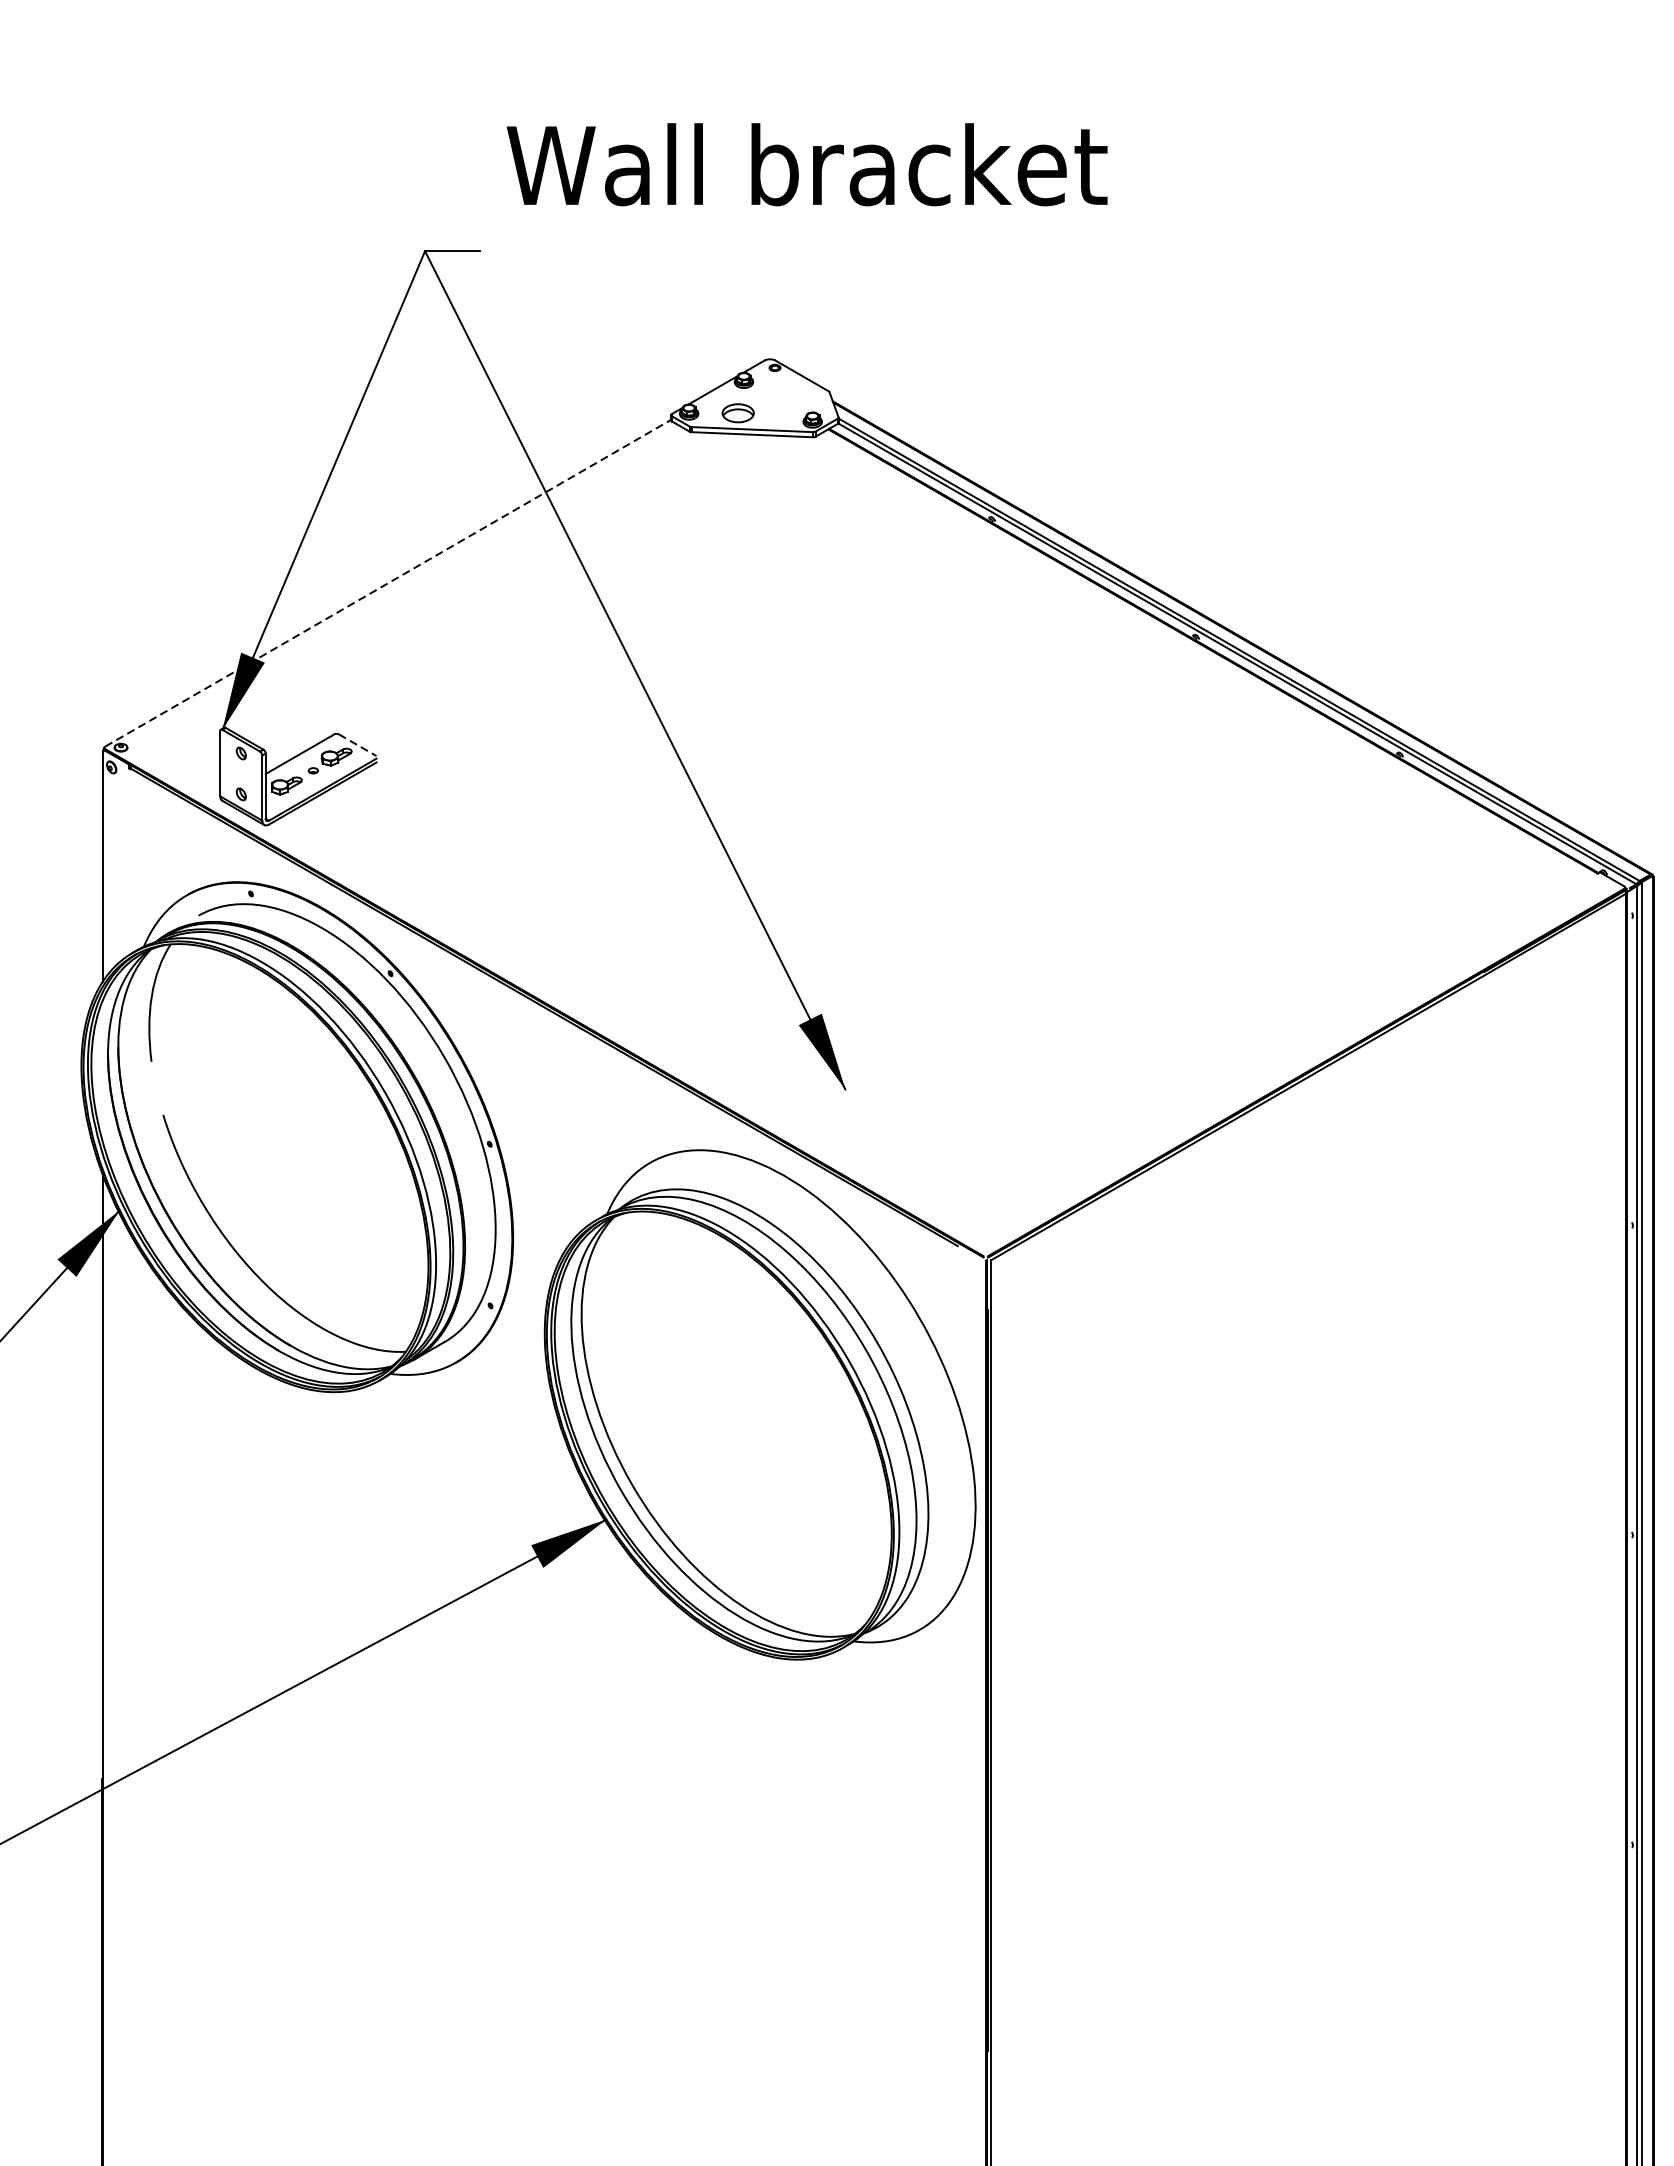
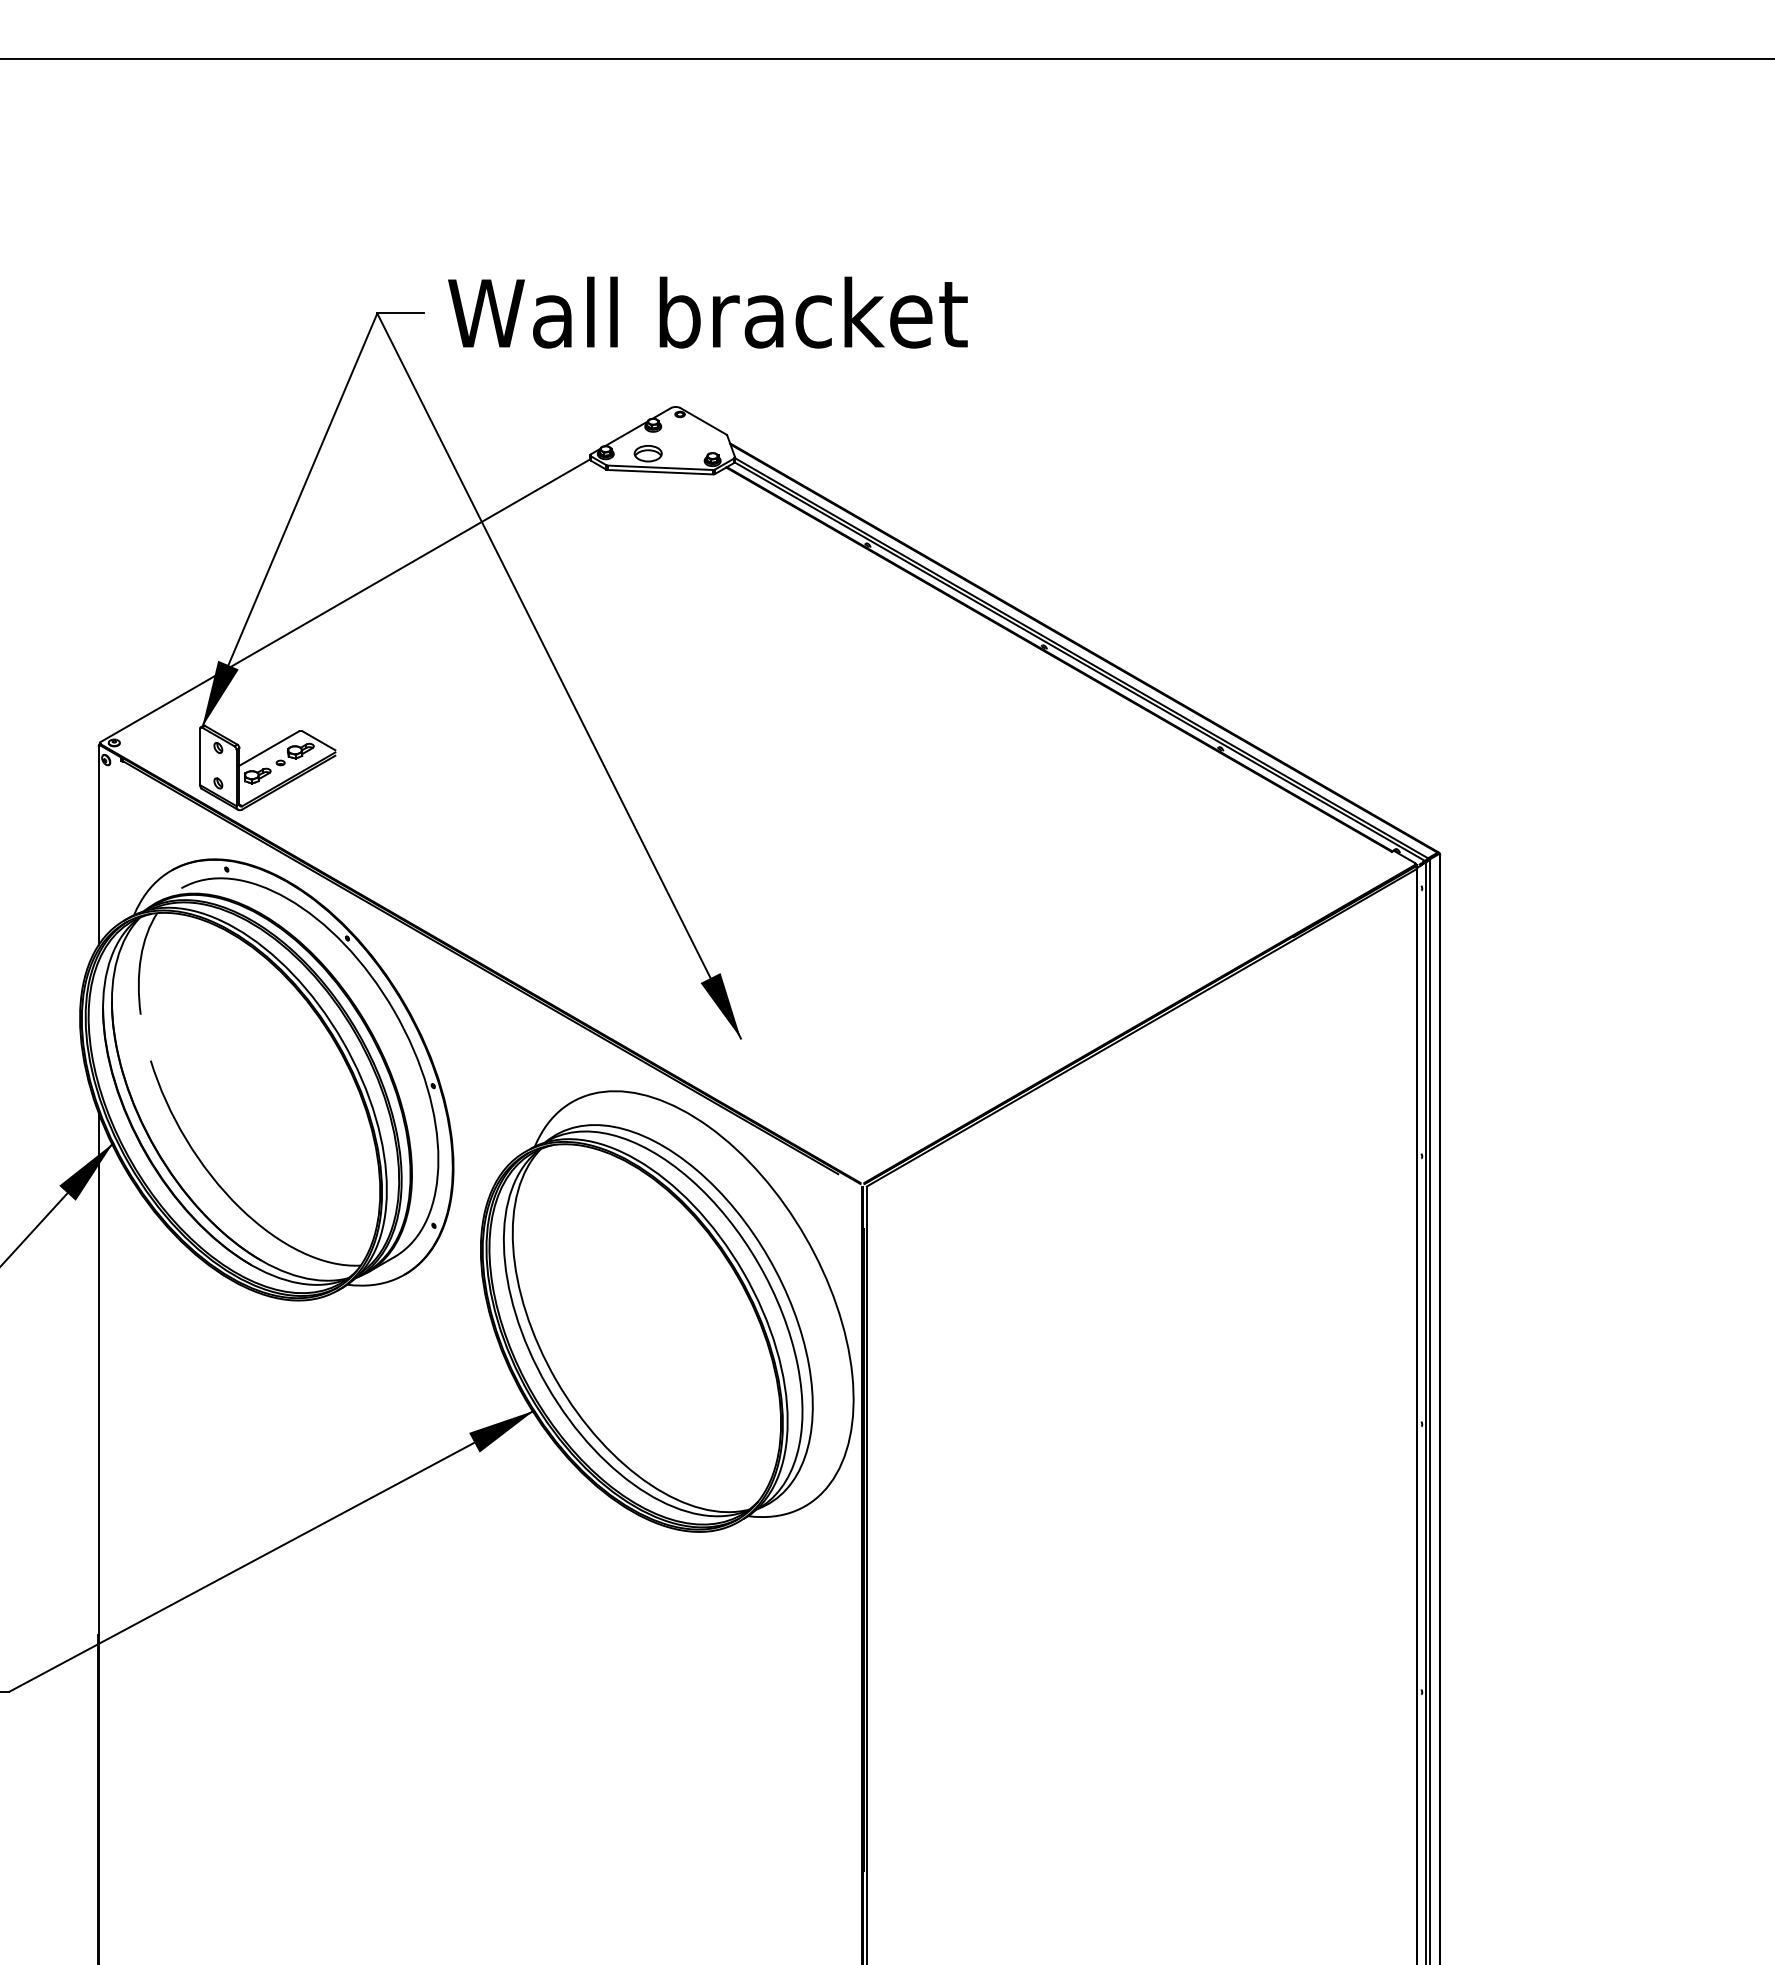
text: (806, 164) -> (707, 312), moved
line: (388, 583) -> (345, 600), dashed -> solid
line: (358, 744) -> (319, 740), dashed -> solid

